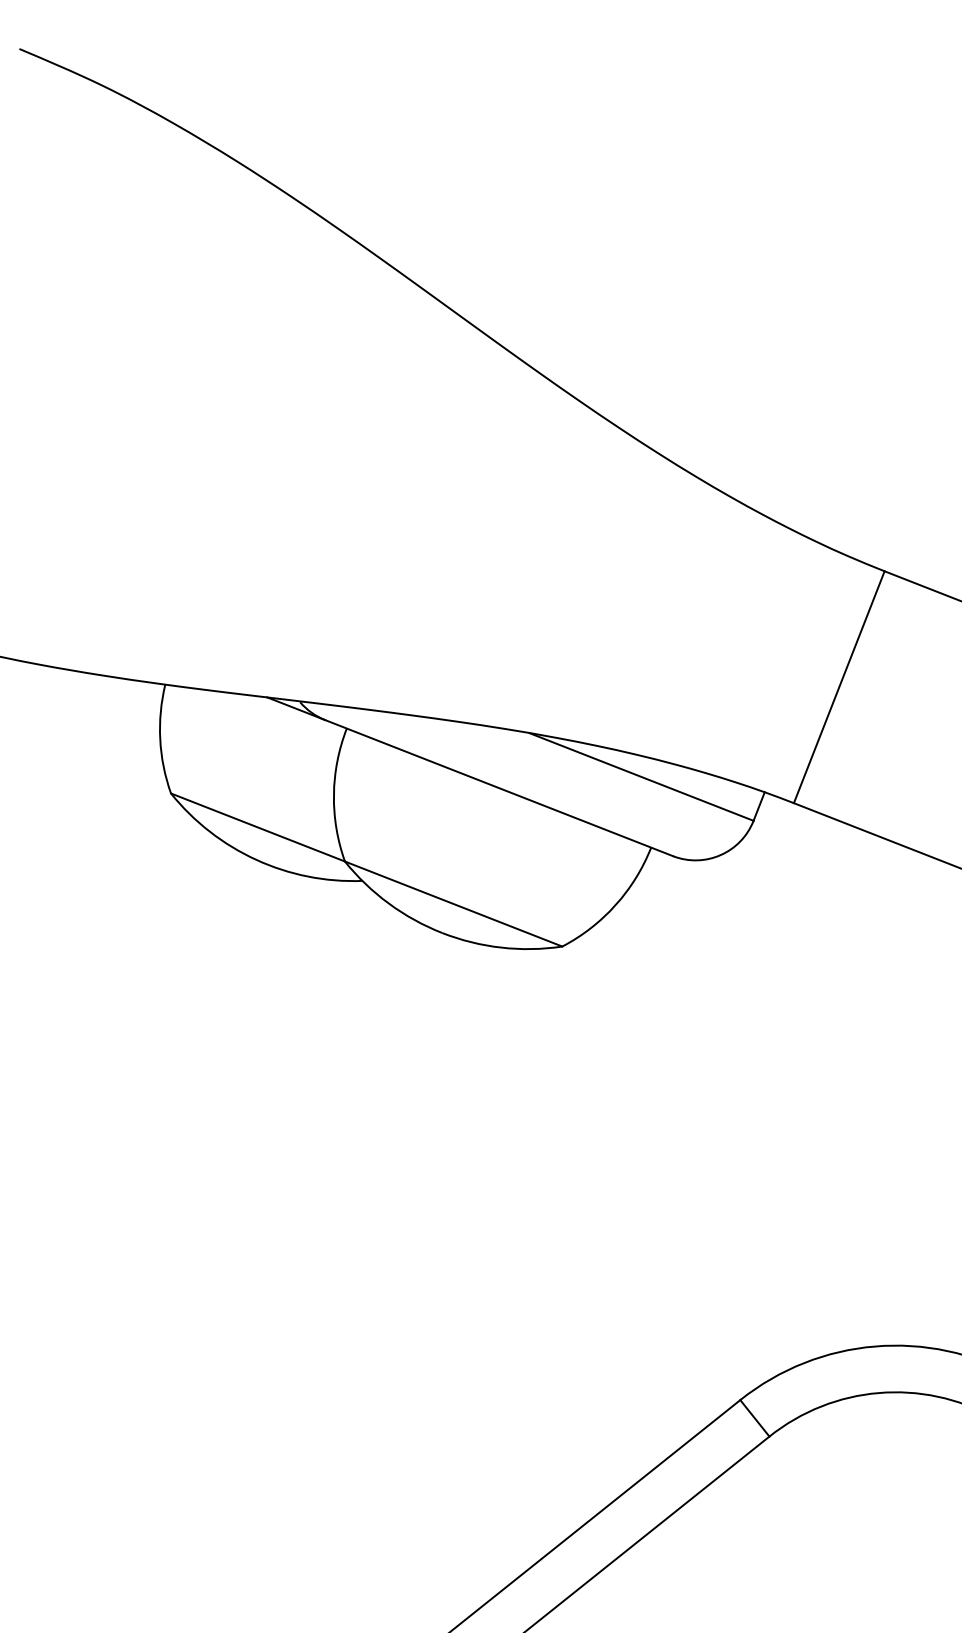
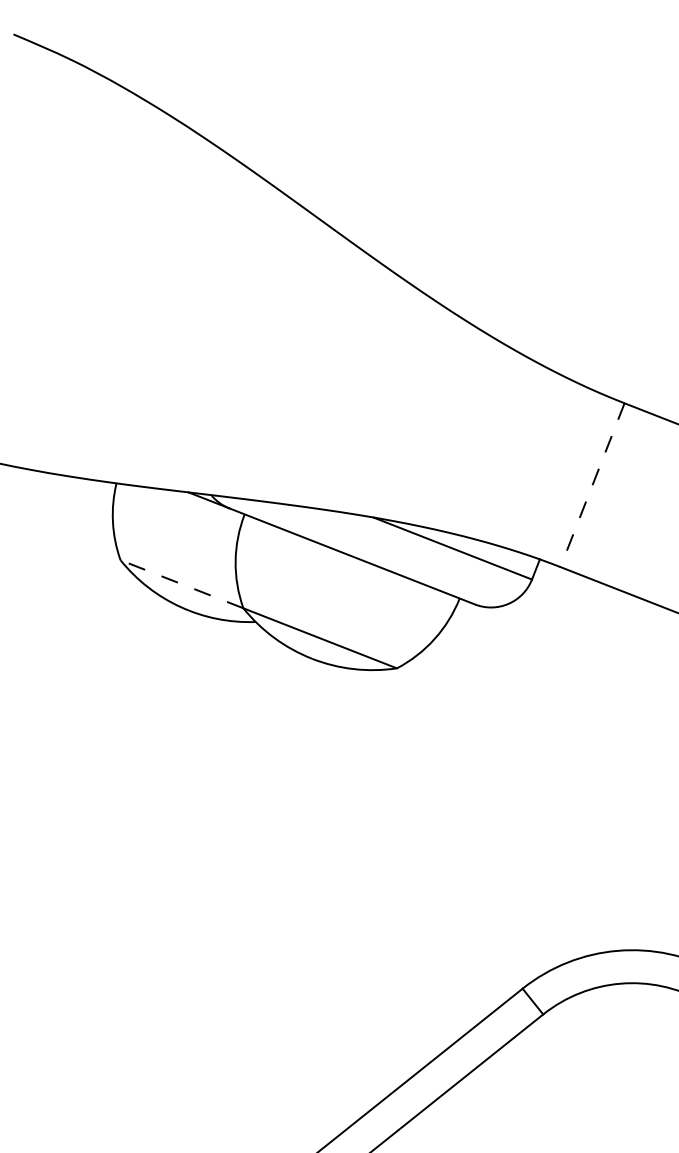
line: (839, 687) -> (592, 485), solid -> dashed
line: (257, 827) -> (181, 584), solid -> dashed

